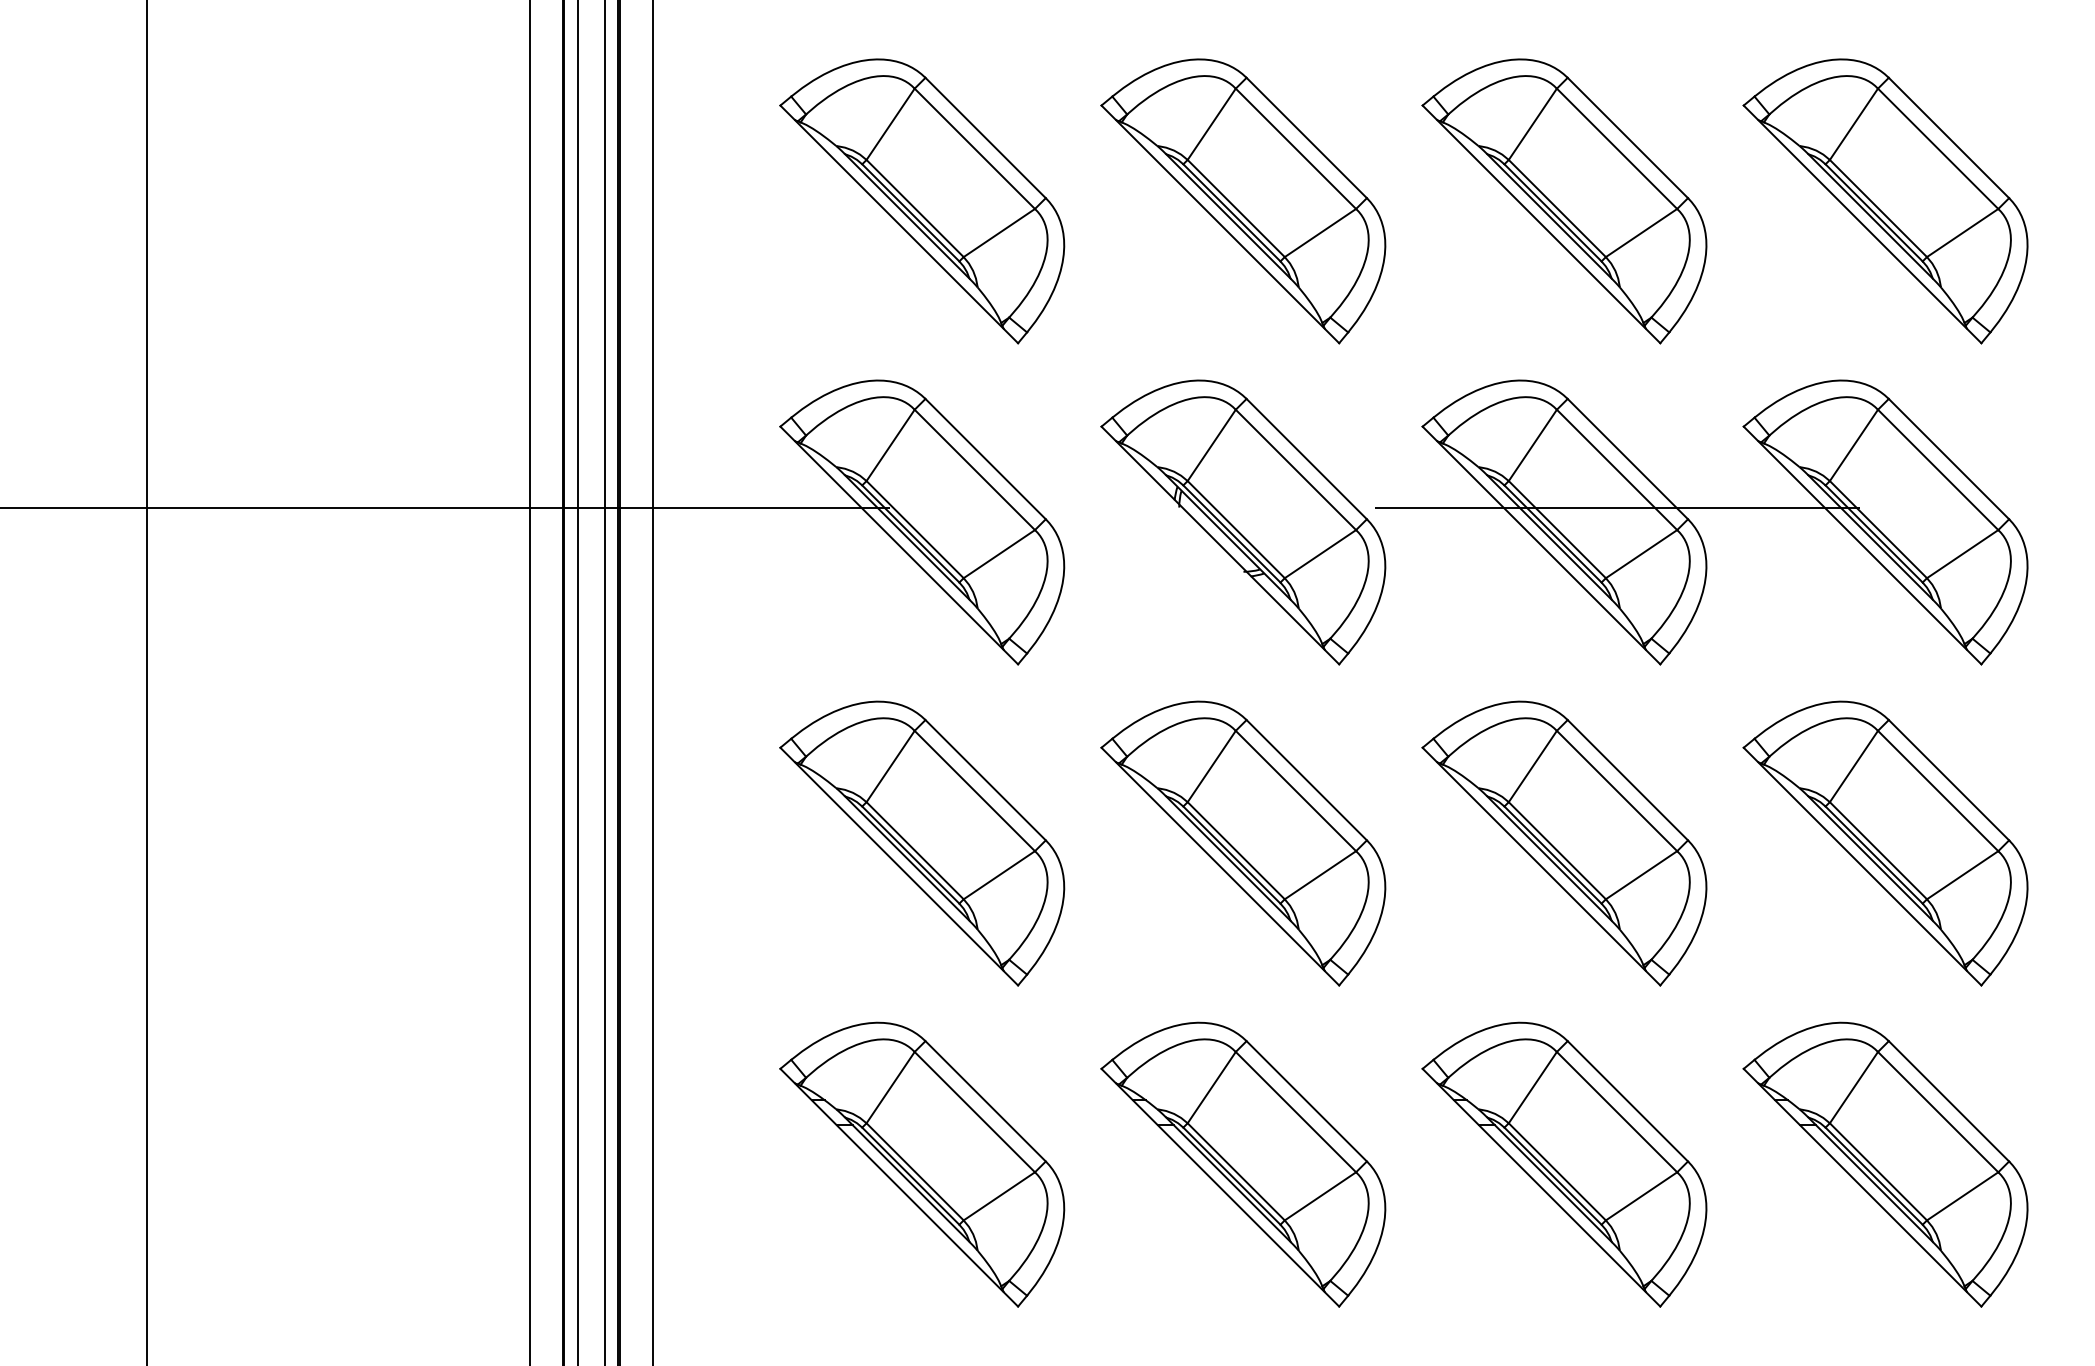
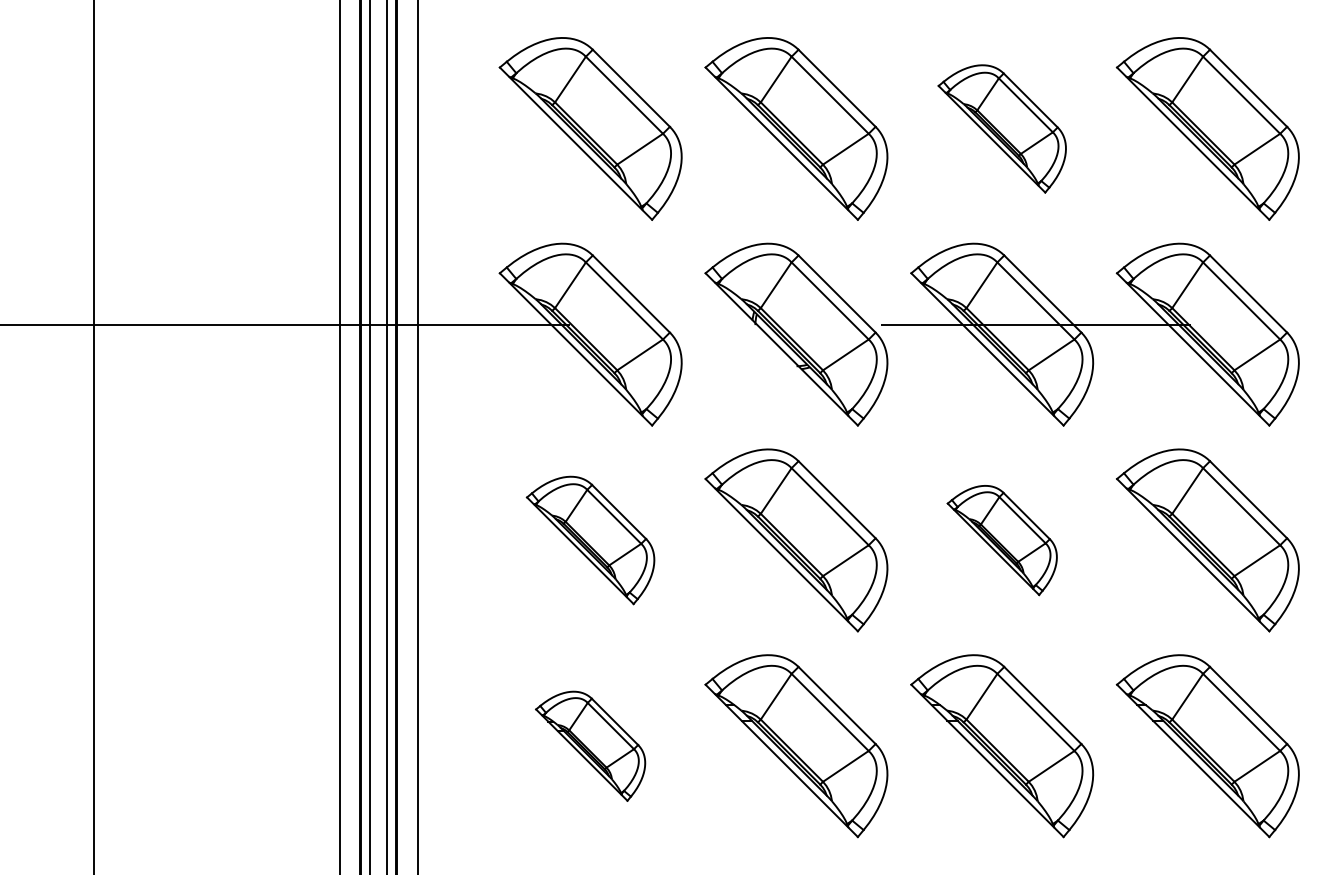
part: (1564, 200) -> (1002, 128), size x0.7
part: (921, 843) -> (590, 540), size x0.7
part: (1564, 843) -> (1002, 540), size x0.6
part: (921, 1165) -> (590, 746), size x0.6

